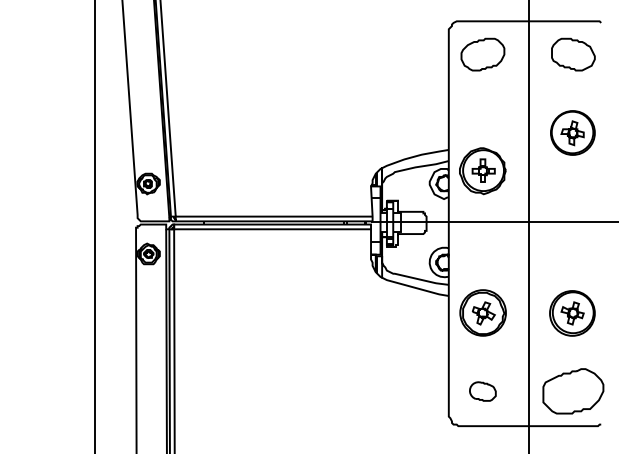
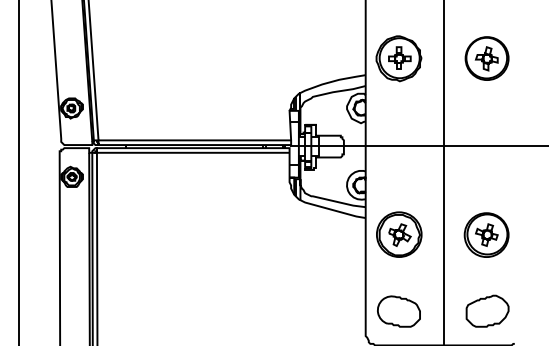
part: (482, 171) -> (398, 59), moved
part: (573, 390) -> (487, 310), size x0.71
part: (482, 391) -> (398, 311), size x1.67

